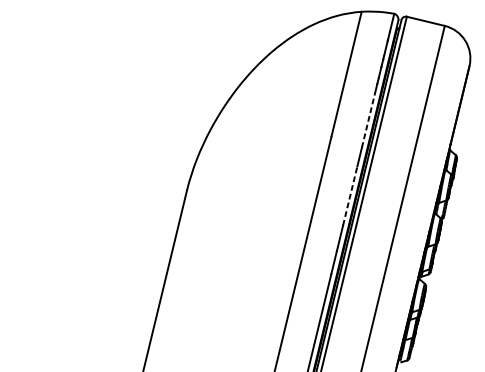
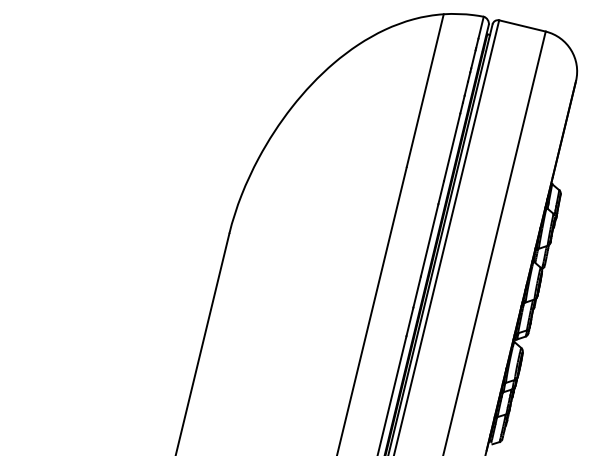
line: (368, 120) -> (452, 147), dashed -> solid
line: (350, 195) -> (429, 239), dashed -> solid

